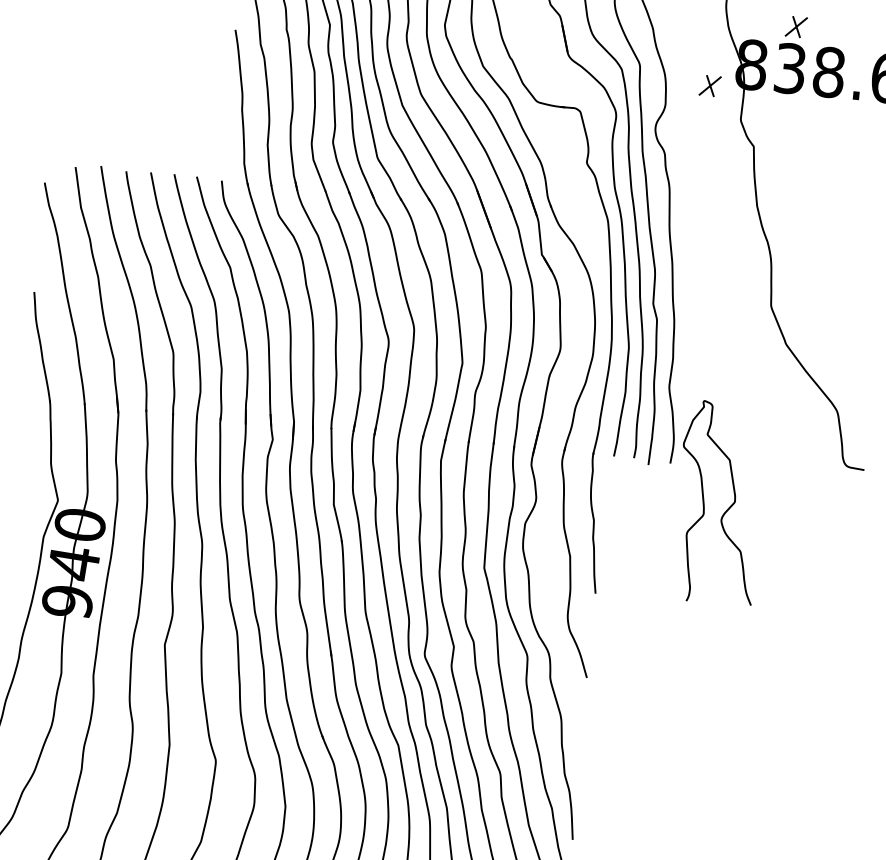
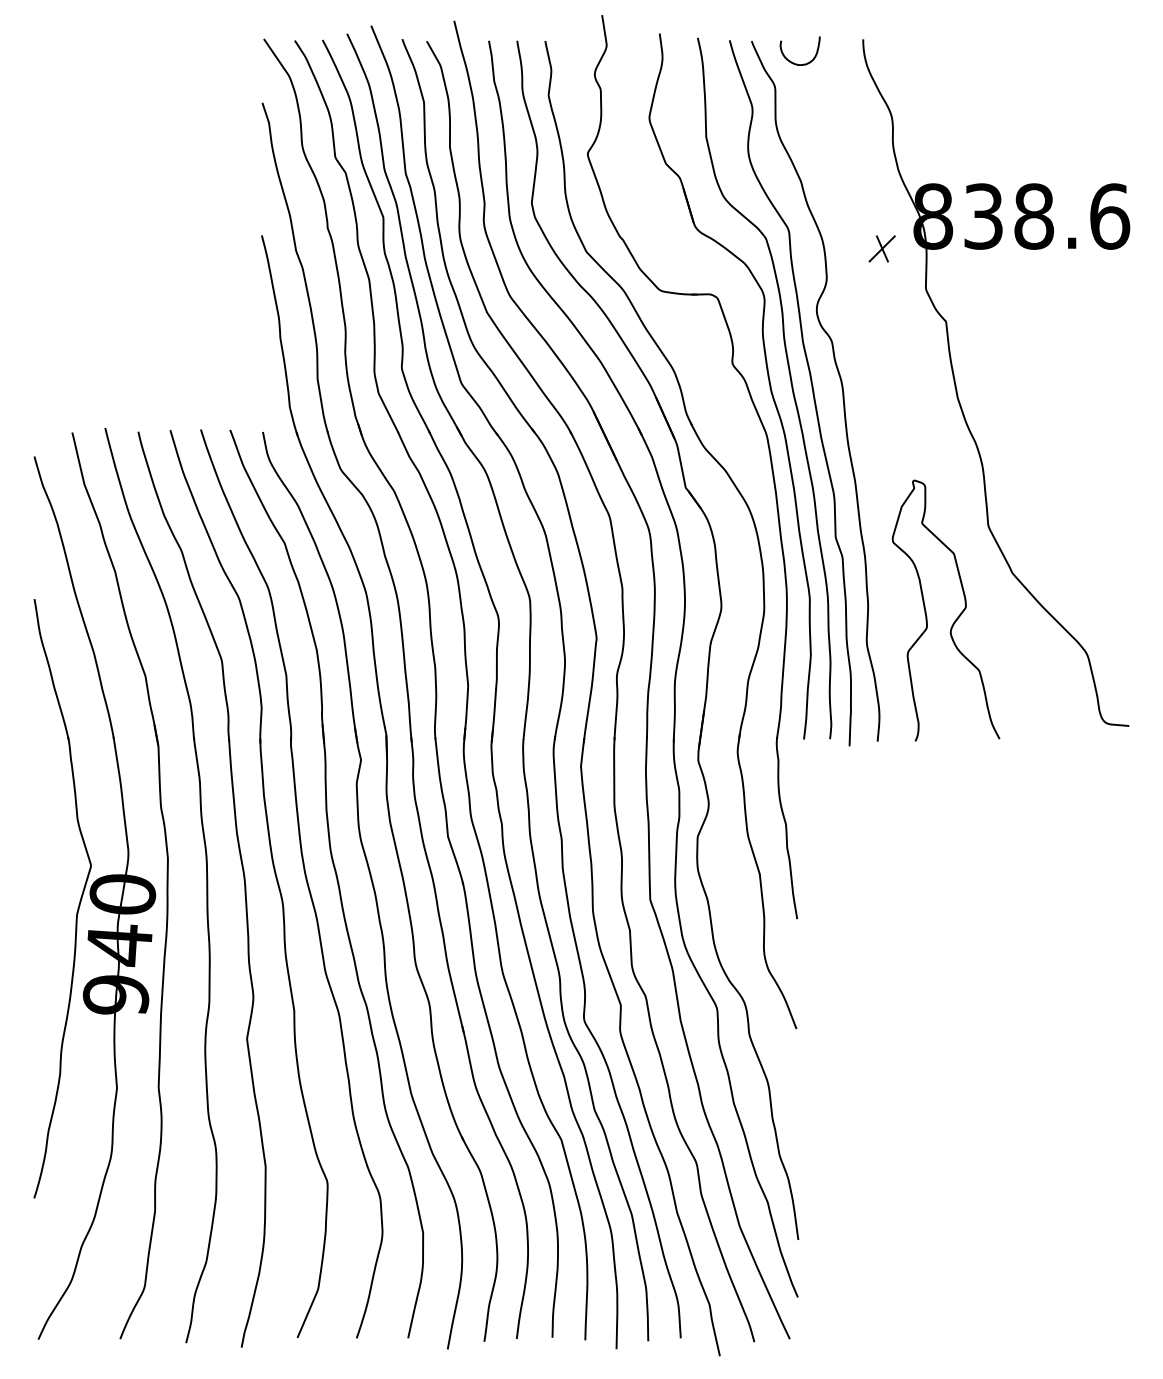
part: (795, 26) -> (985, 161), removed
curve: (726, 510) -> (955, 619), moved

